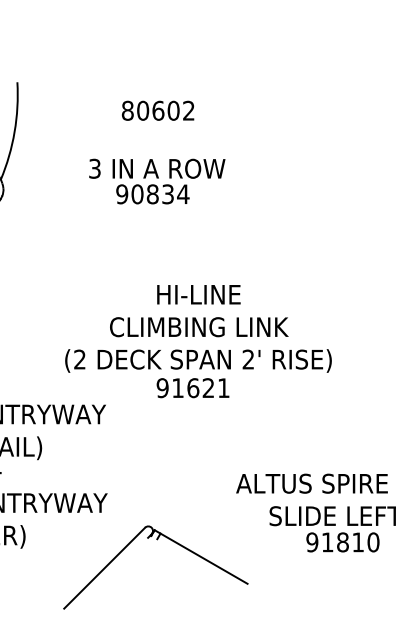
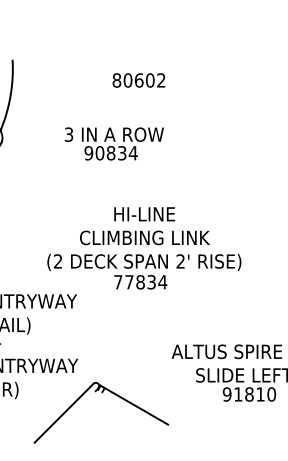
text: (157, 110) -> (138, 80), moved
text: (156, 180) -> (113, 143), moved
text: (193, 388) -> (140, 282), 91621 -> 77834
part: (157, 541) -> (102, 393), moved

